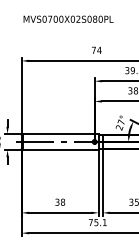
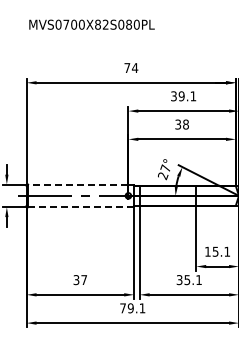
text: (73, 19) -> (98, 24), MVS0700X02S080PL -> MVS0700X82S080PL
line: (58, 133) -> (77, 184), solid -> dashed
line: (58, 150) -> (78, 207), solid -> dashed
text: (63, 202) -> (84, 280), 38 -> 37
text: (96, 222) -> (130, 308), 75.1 -> 79.1

